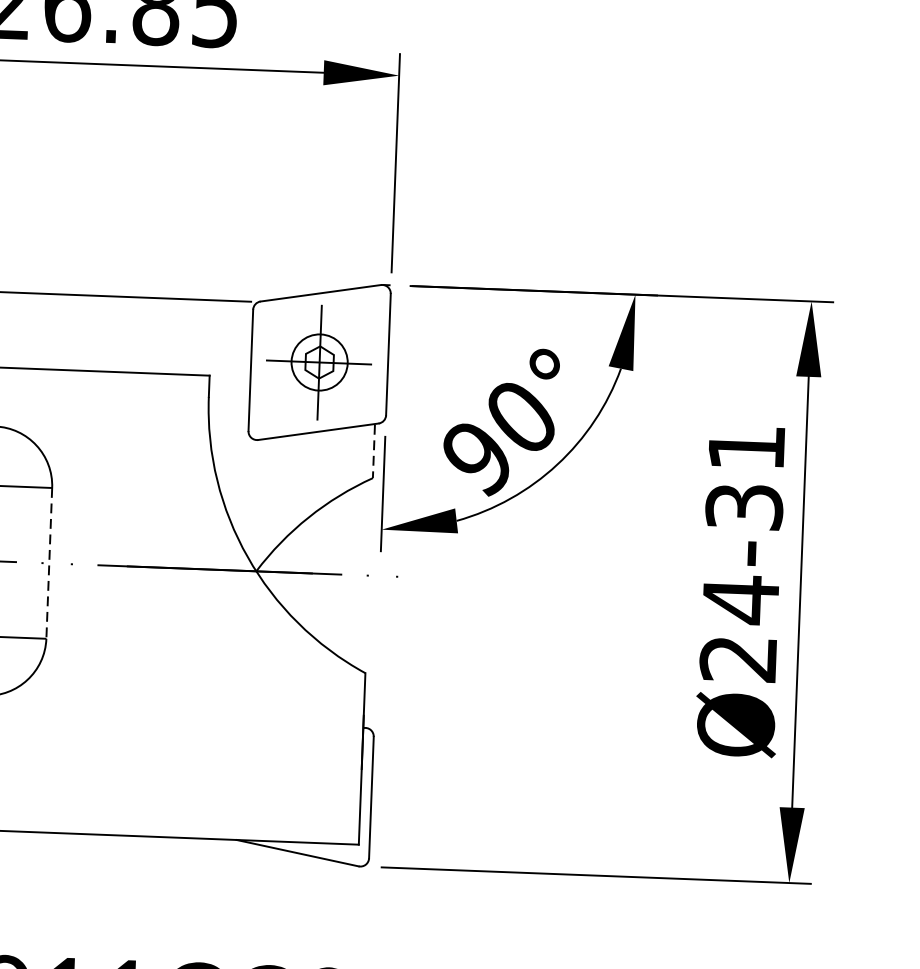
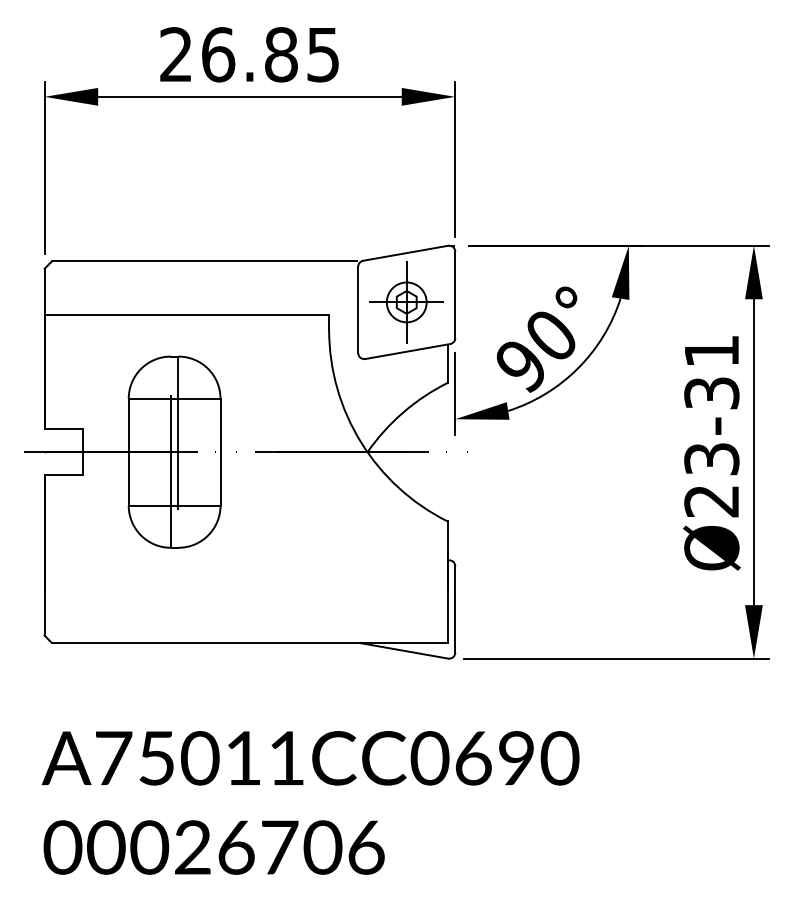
line: (373, 452) -> (447, 364), dashed -> solid
line: (49, 563) -> (220, 452), dashed -> solid
text: (740, 598) -> (711, 458), Ø24-31 -> Ø23-31

